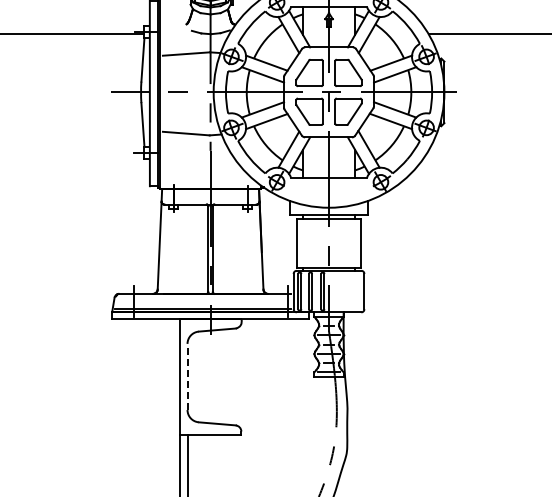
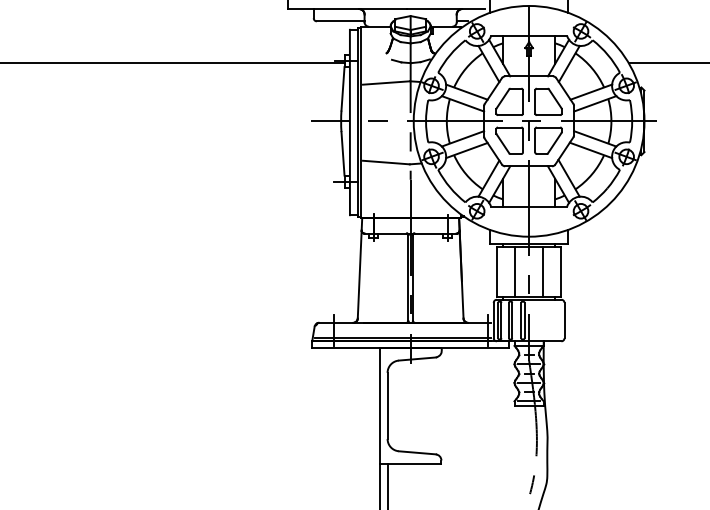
line: (315, 242) -> (515, 271), added
line: (342, 242) -> (542, 271), added
line: (187, 376) -> (387, 405), dashed -> solid

